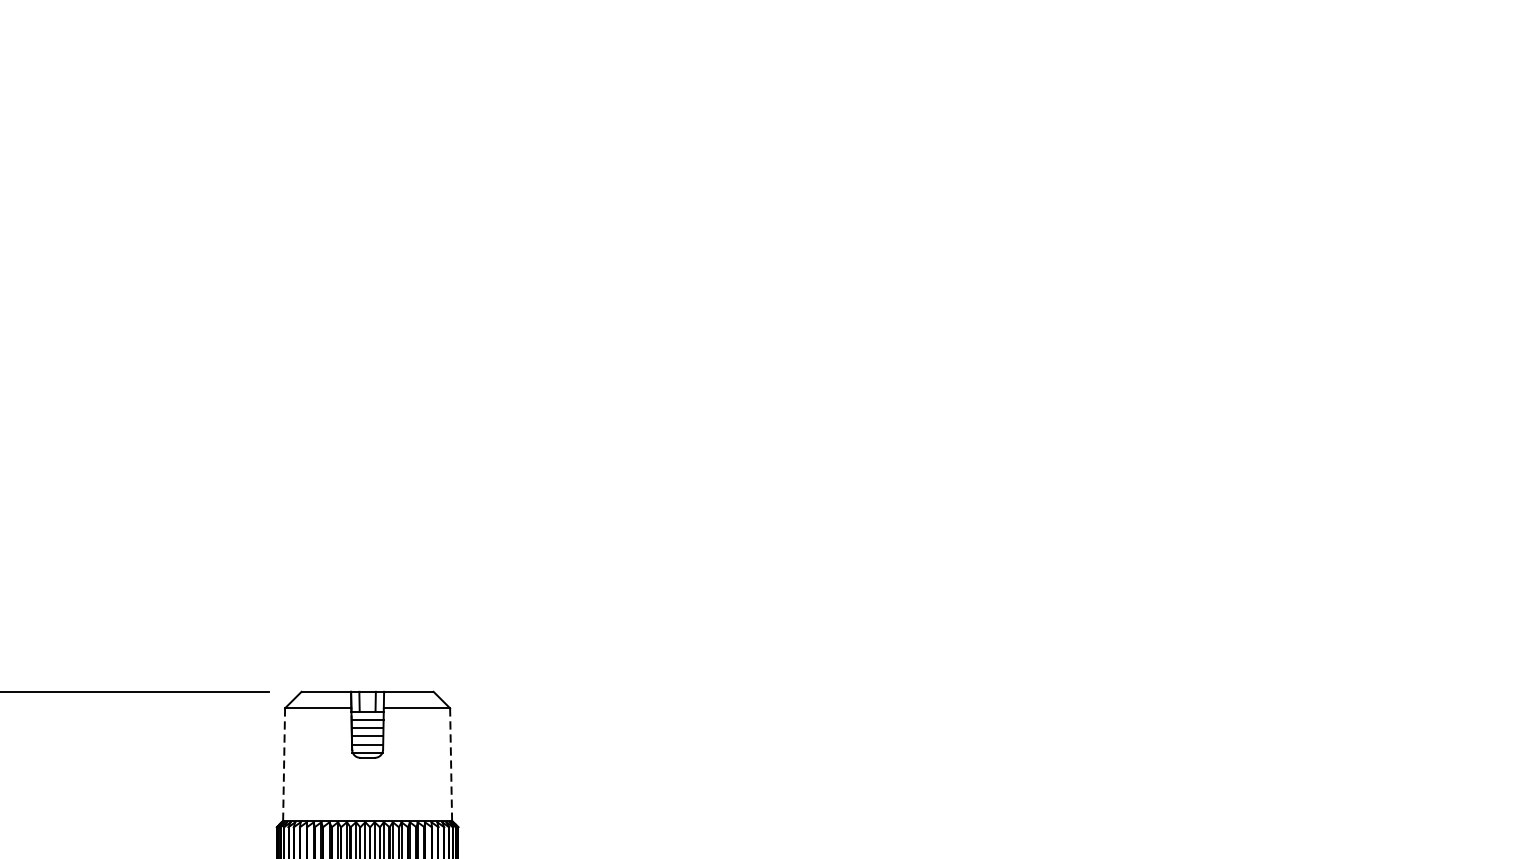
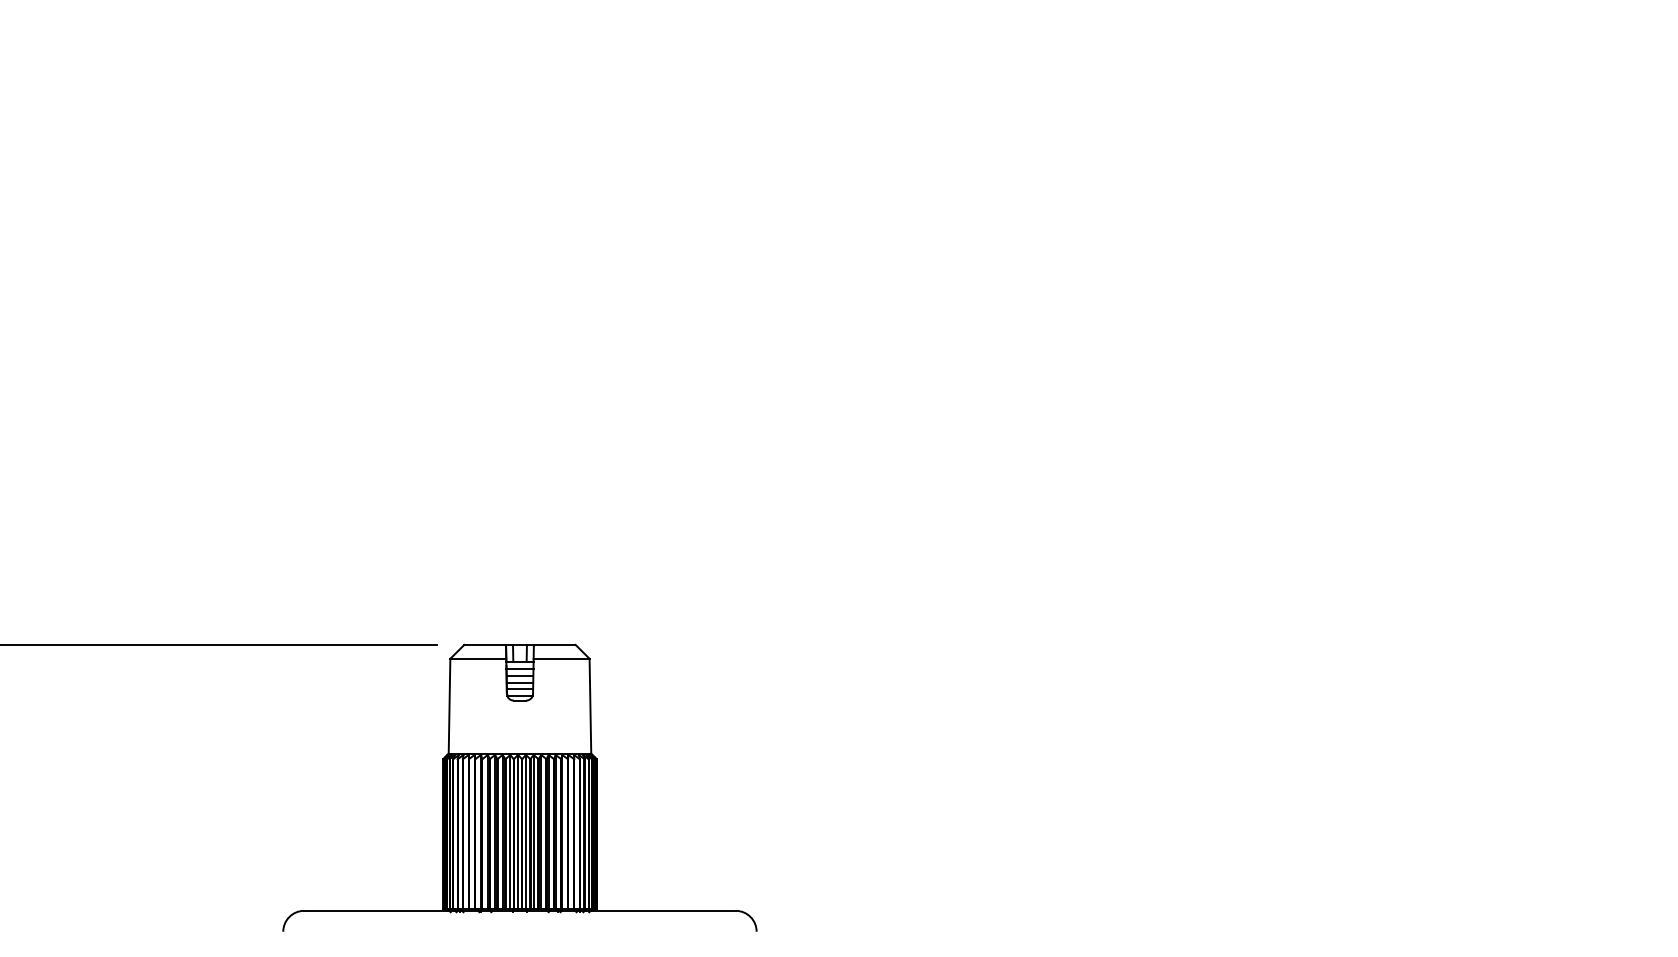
line: (451, 763) -> (590, 705), dashed -> solid
line: (284, 764) -> (449, 706), dashed -> solid

